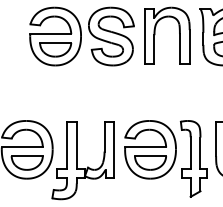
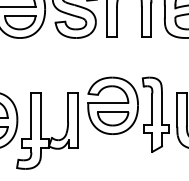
part: (165, 158) -> (127, 114), moved

